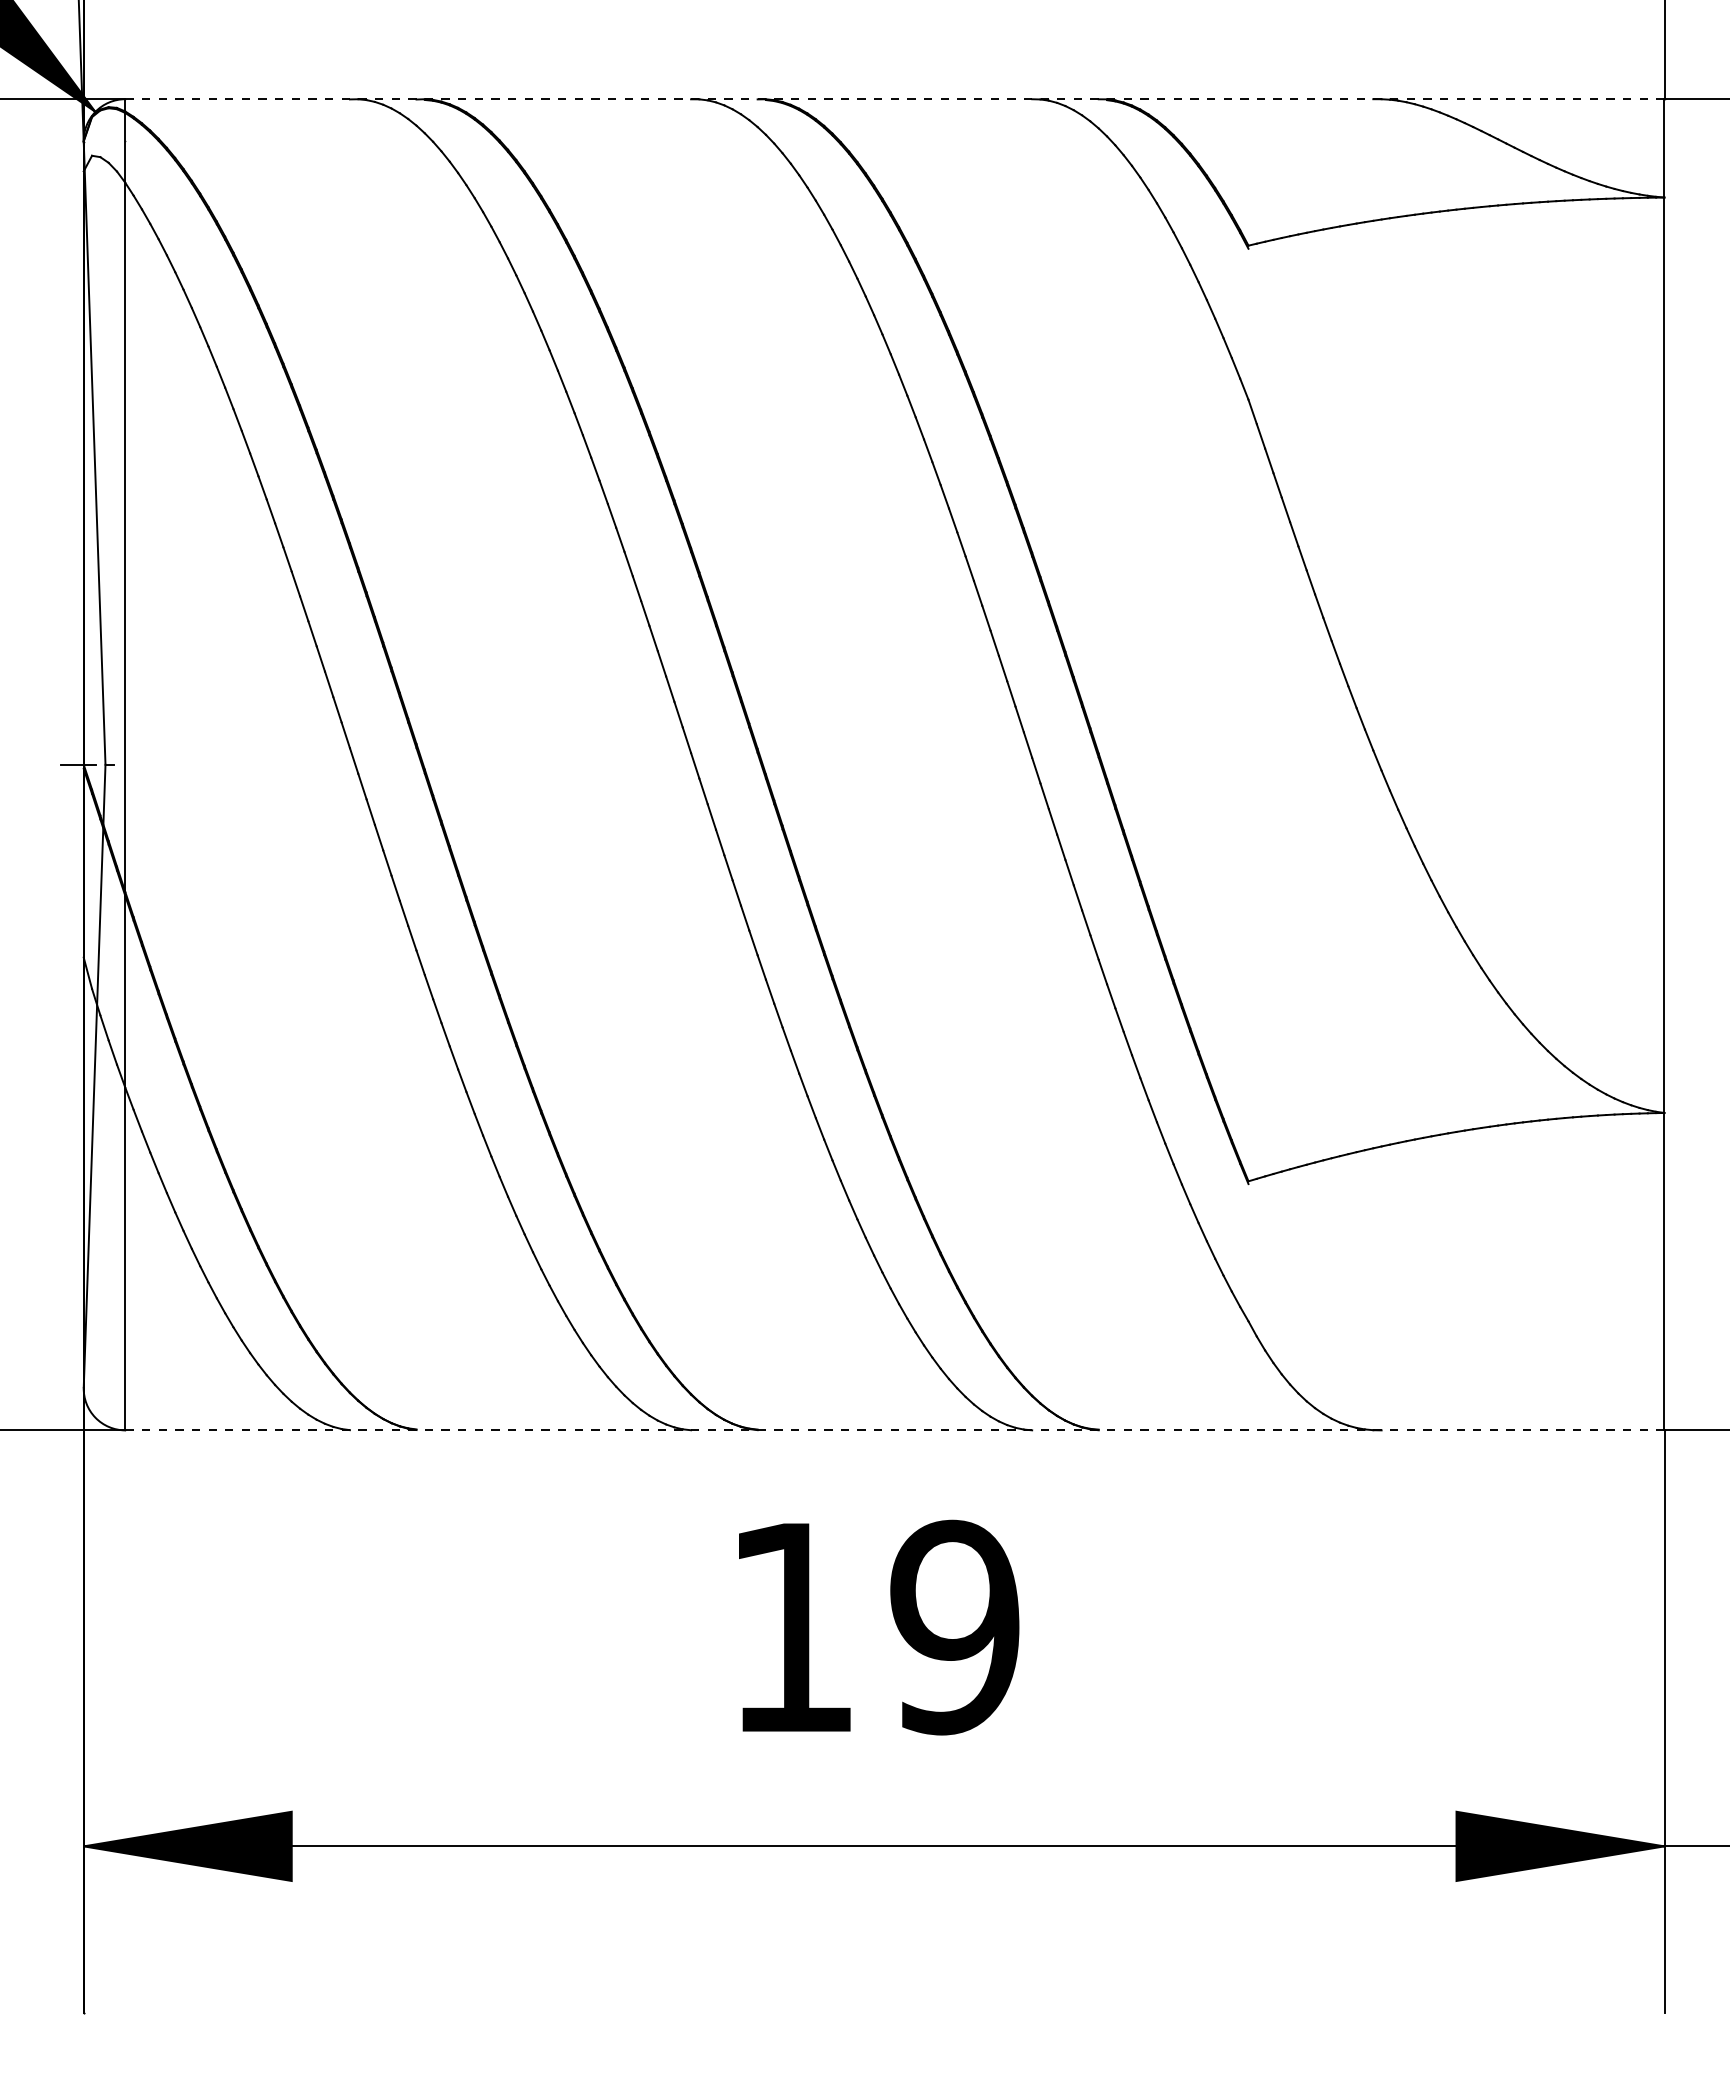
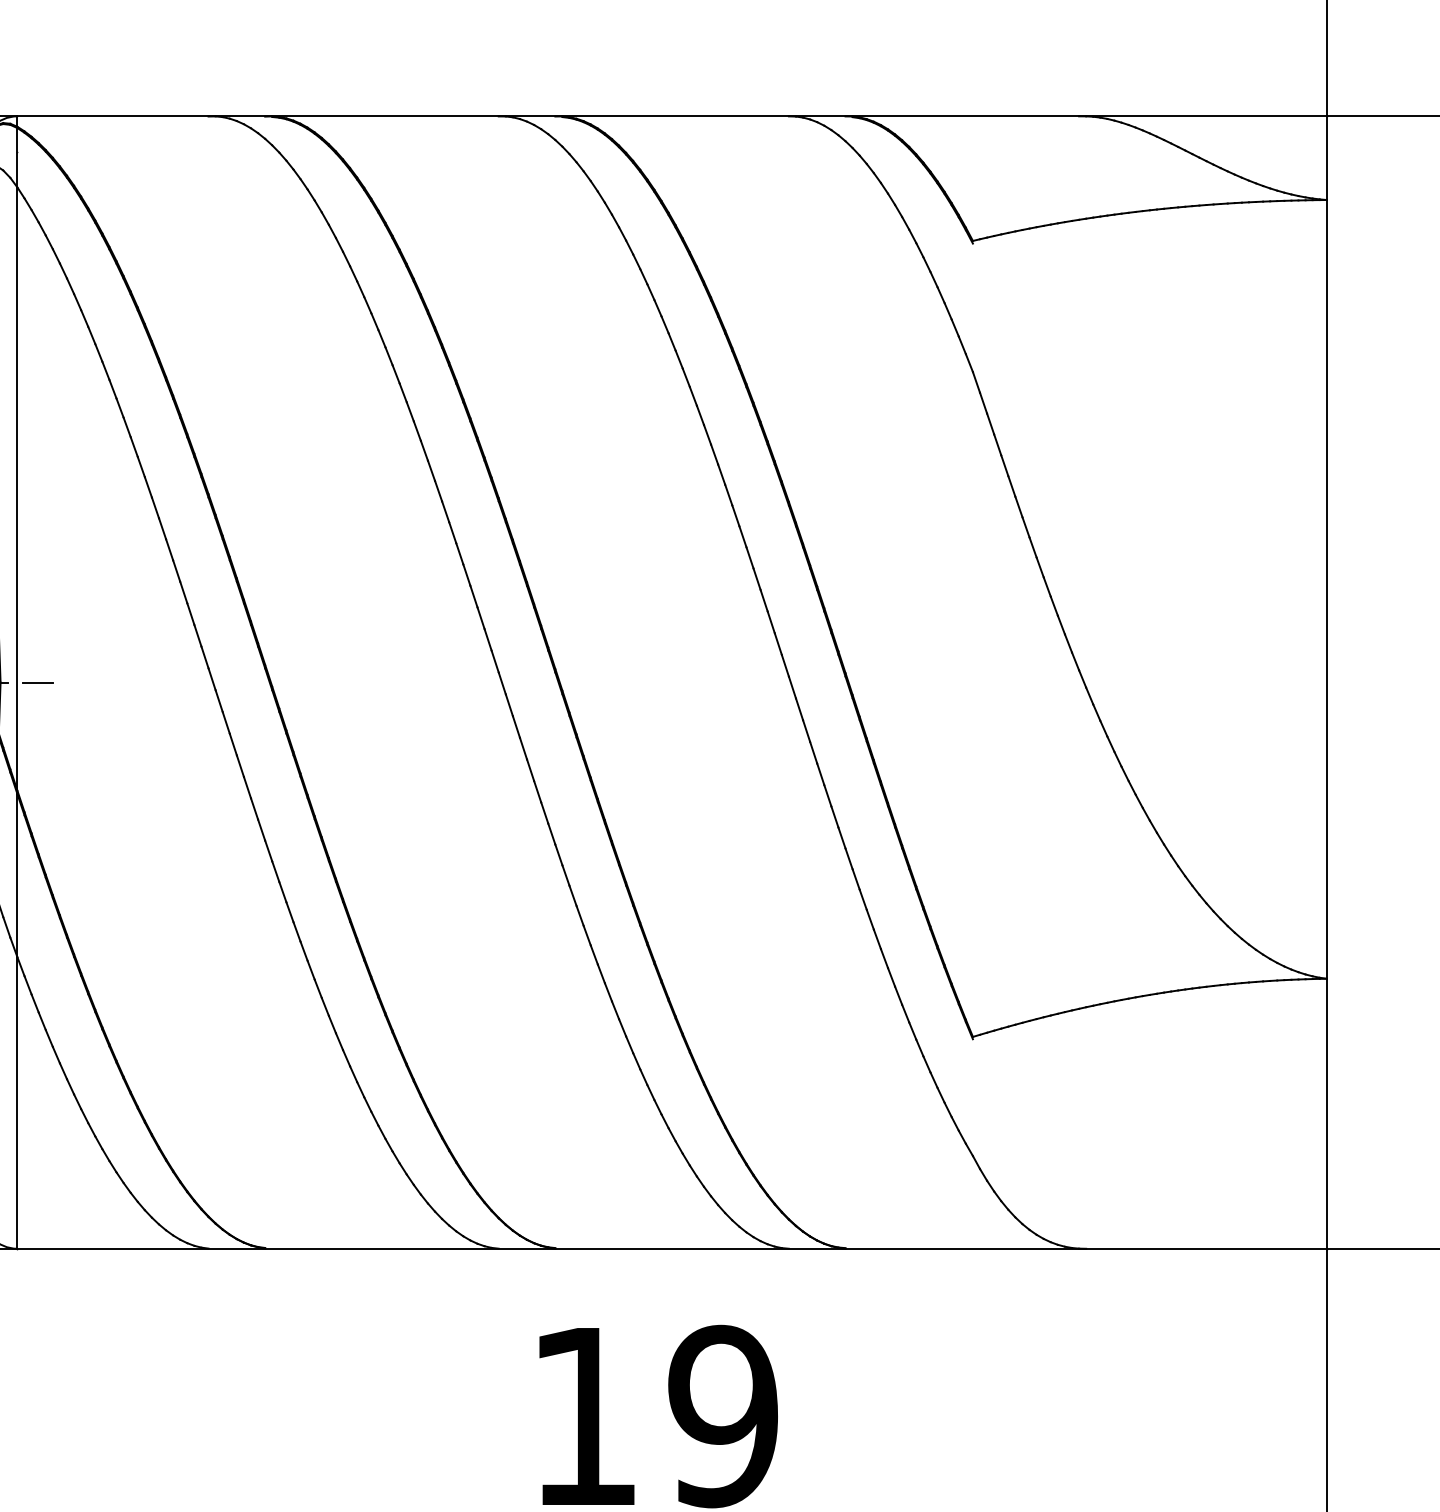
line: (894, 99) -> (671, 116), dashed -> solid
line: (148, 764) -> (37, 682), added
line: (894, 1430) -> (671, 1248), dashed -> solid

